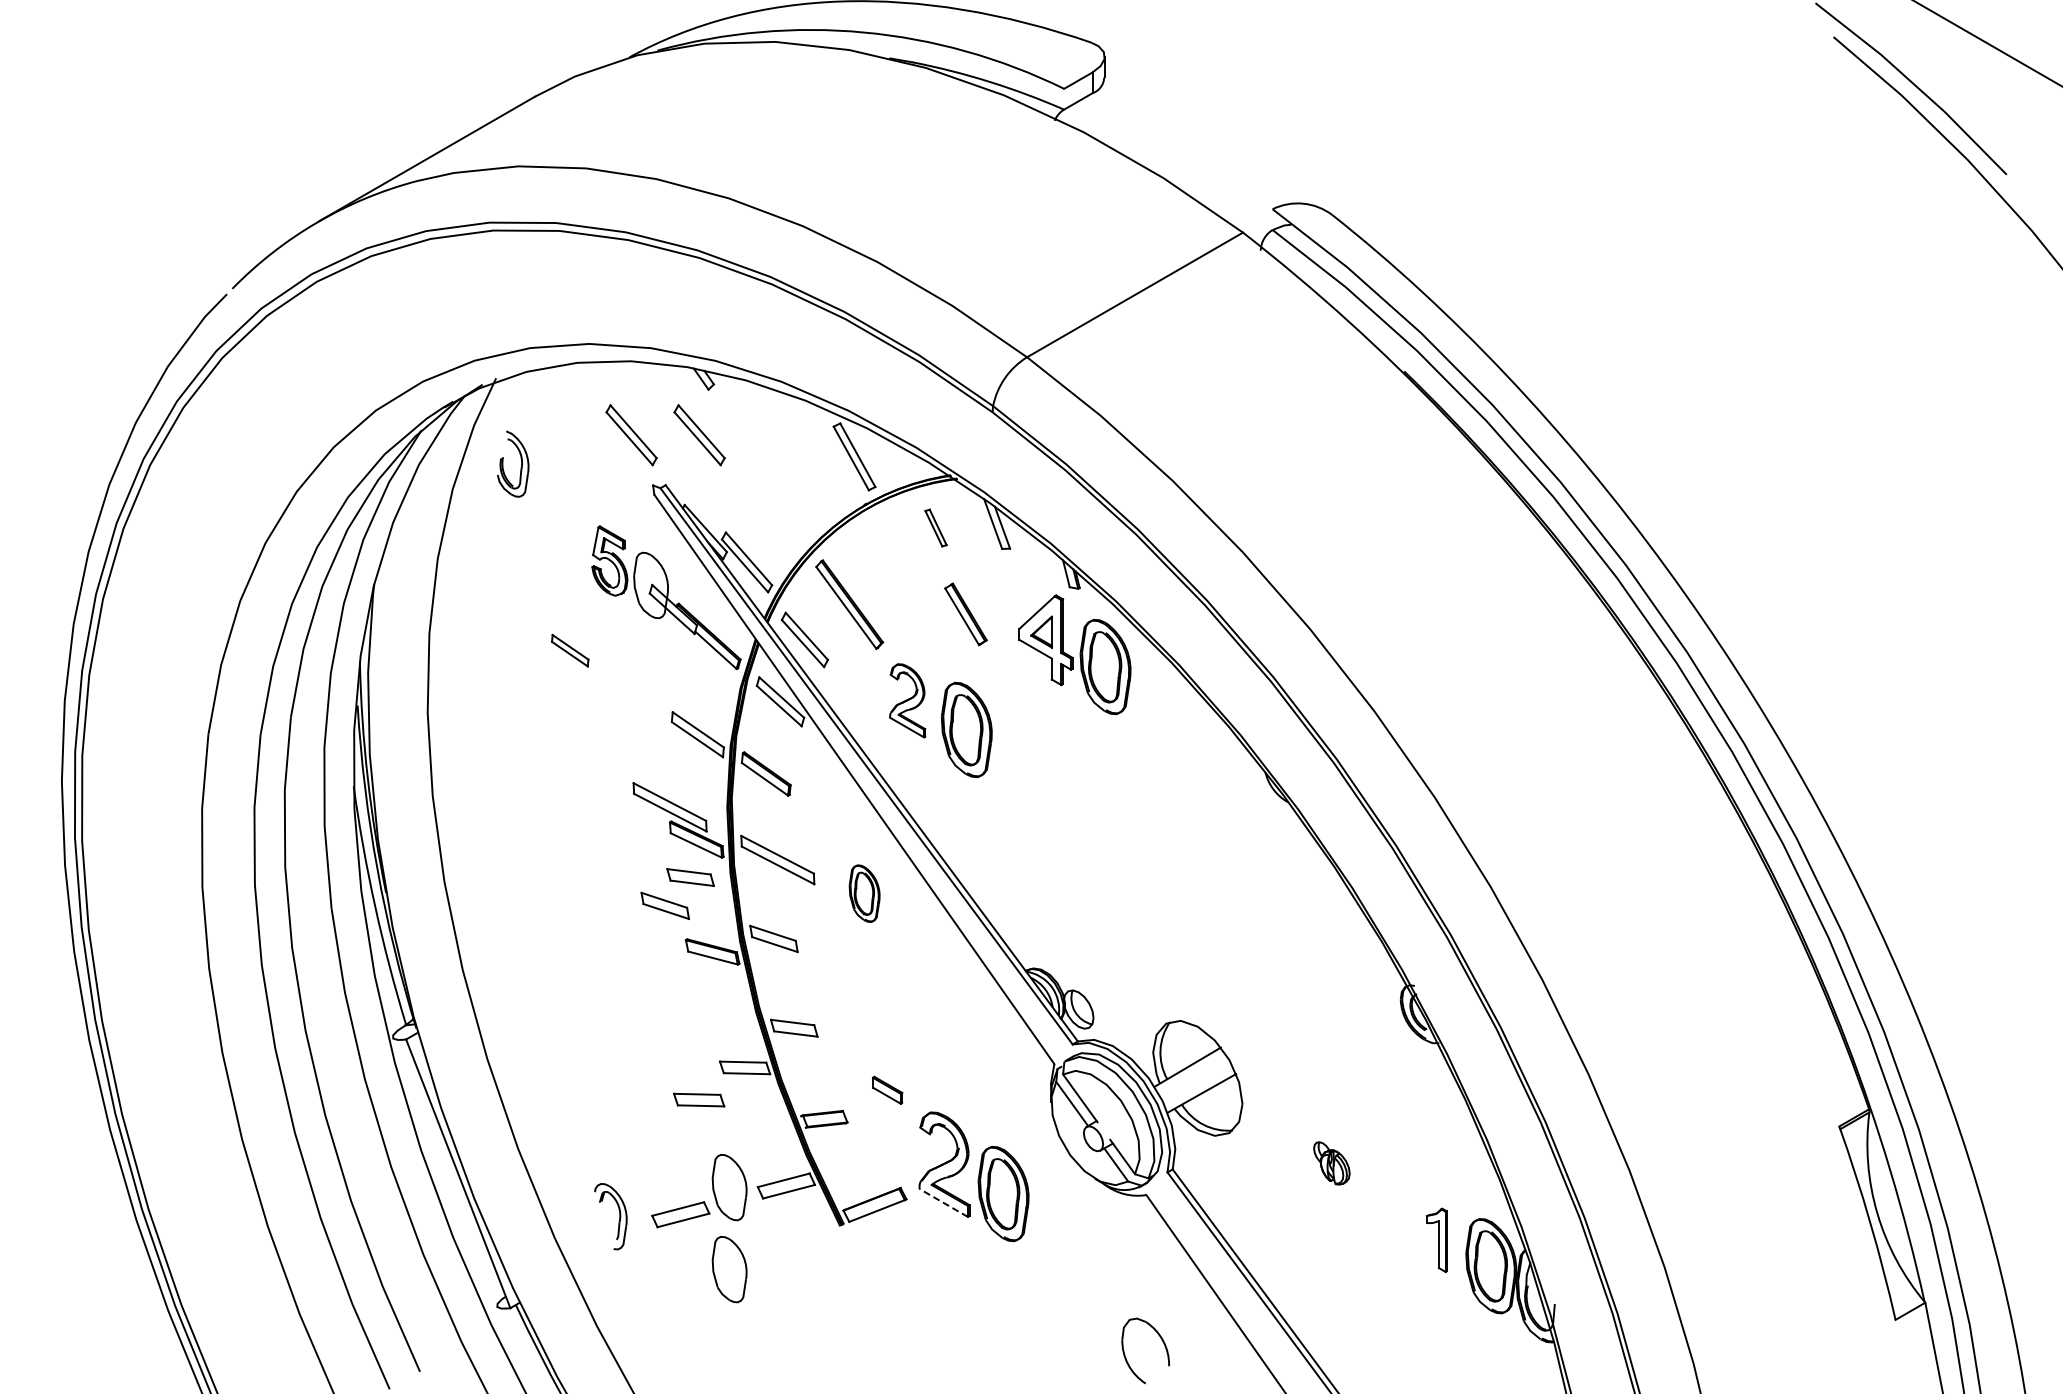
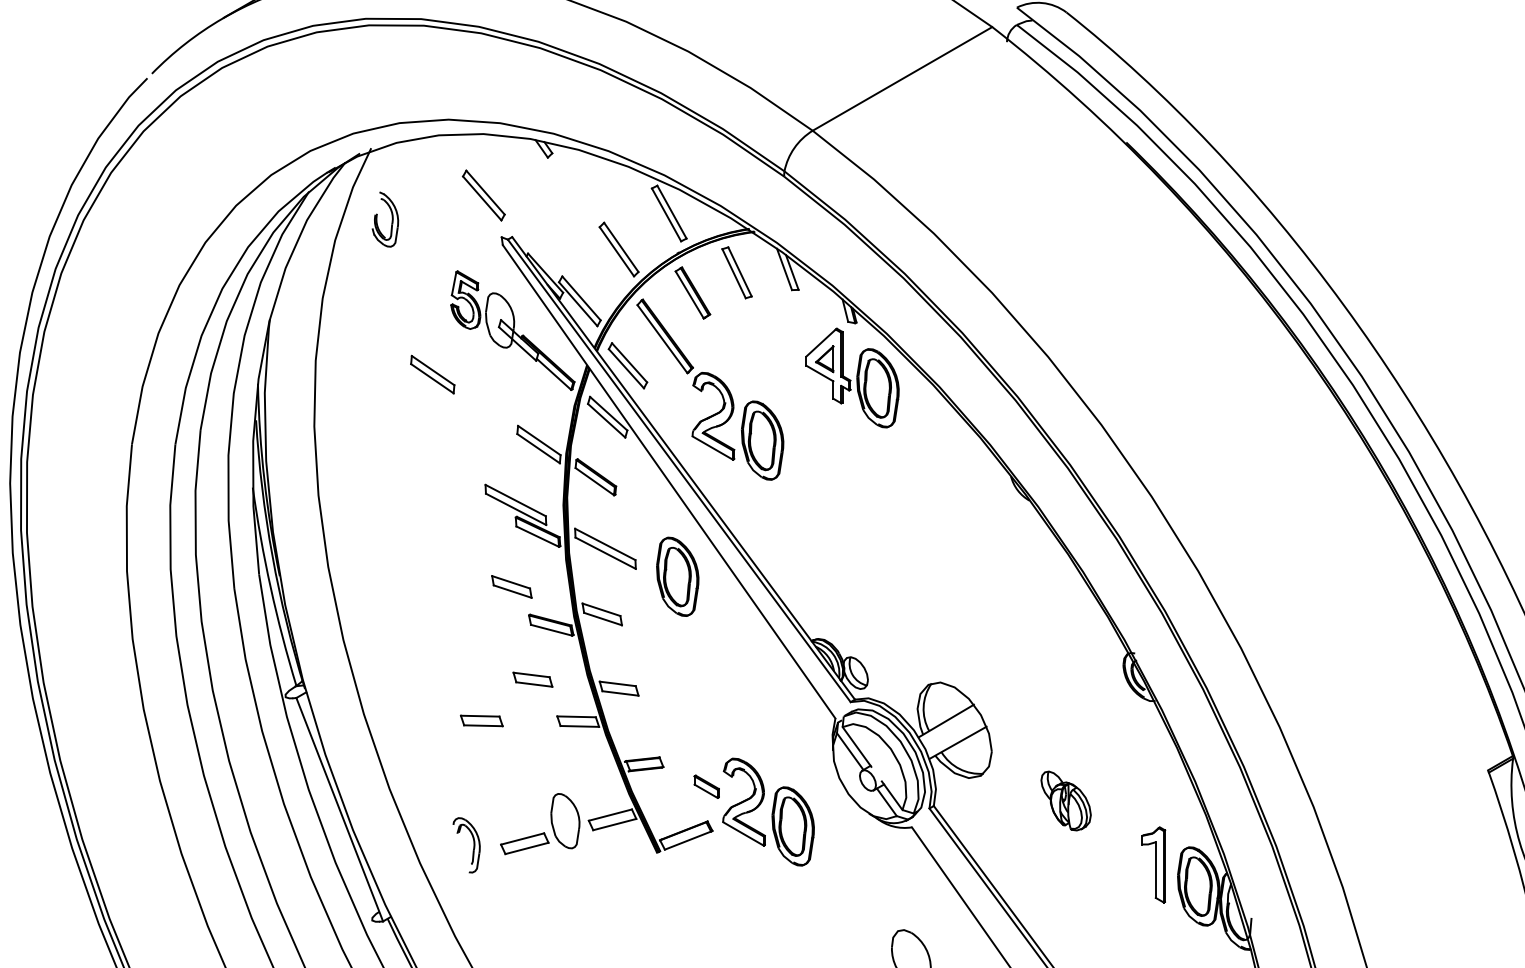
part: (699, 435) -> (540, 195), removed
part: (793, 499) -> (618, 249), added
part: (935, 527) -> (736, 272), size x1.67
part: (965, 614) -> (692, 293), moved
part: (570, 650) -> (433, 374), size x1.43
part: (907, 700) -> (713, 416), size x1.43
part: (690, 877) -> (532, 679), moved
part: (864, 893) -> (677, 576), size x1.67
part: (887, 1089) -> (706, 786), moved
part: (699, 1099) -> (482, 720), moved
part: (1331, 1163) -> (1065, 801), size x1.67
line: (943, 1202) -> (743, 833), dashed -> solid
part: (1436, 1240) -> (1153, 865), size x1.43
part: (729, 1269) -> (565, 889), removed

